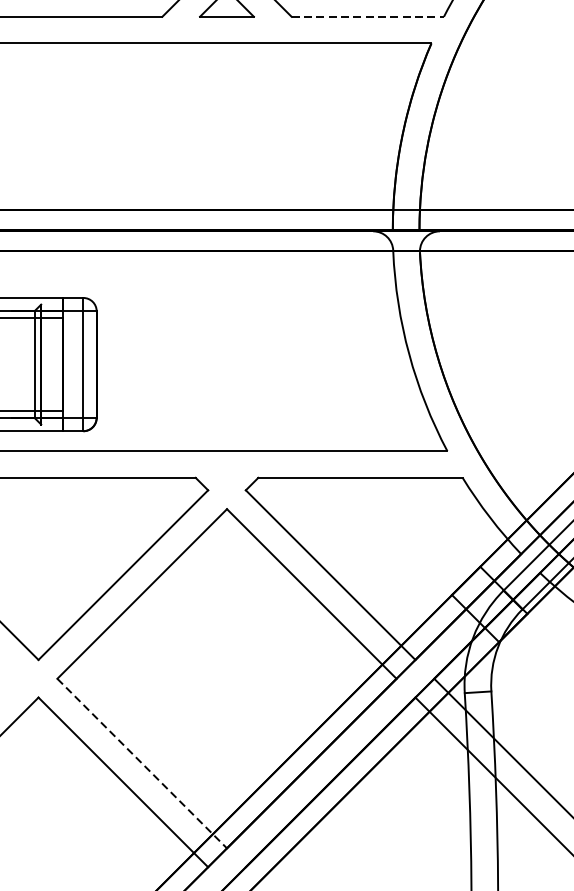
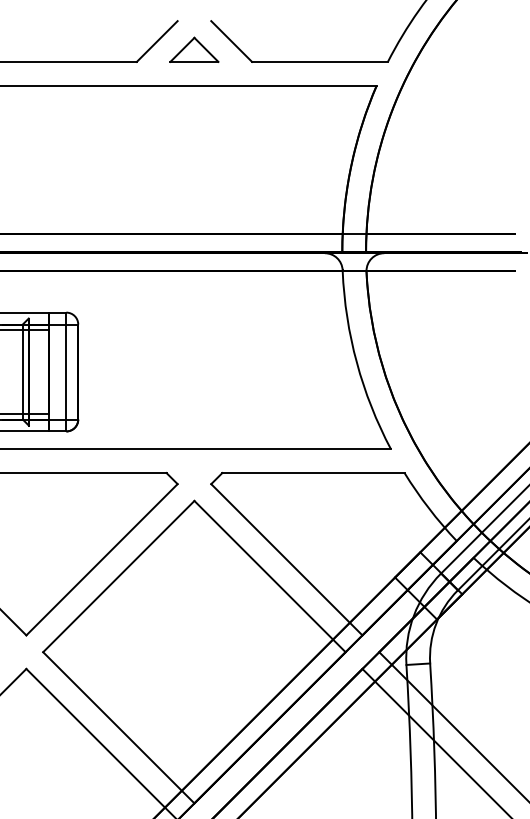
line: (367, 16) -> (319, 61), dashed -> solid
line: (141, 763) -> (118, 727), dashed -> solid

